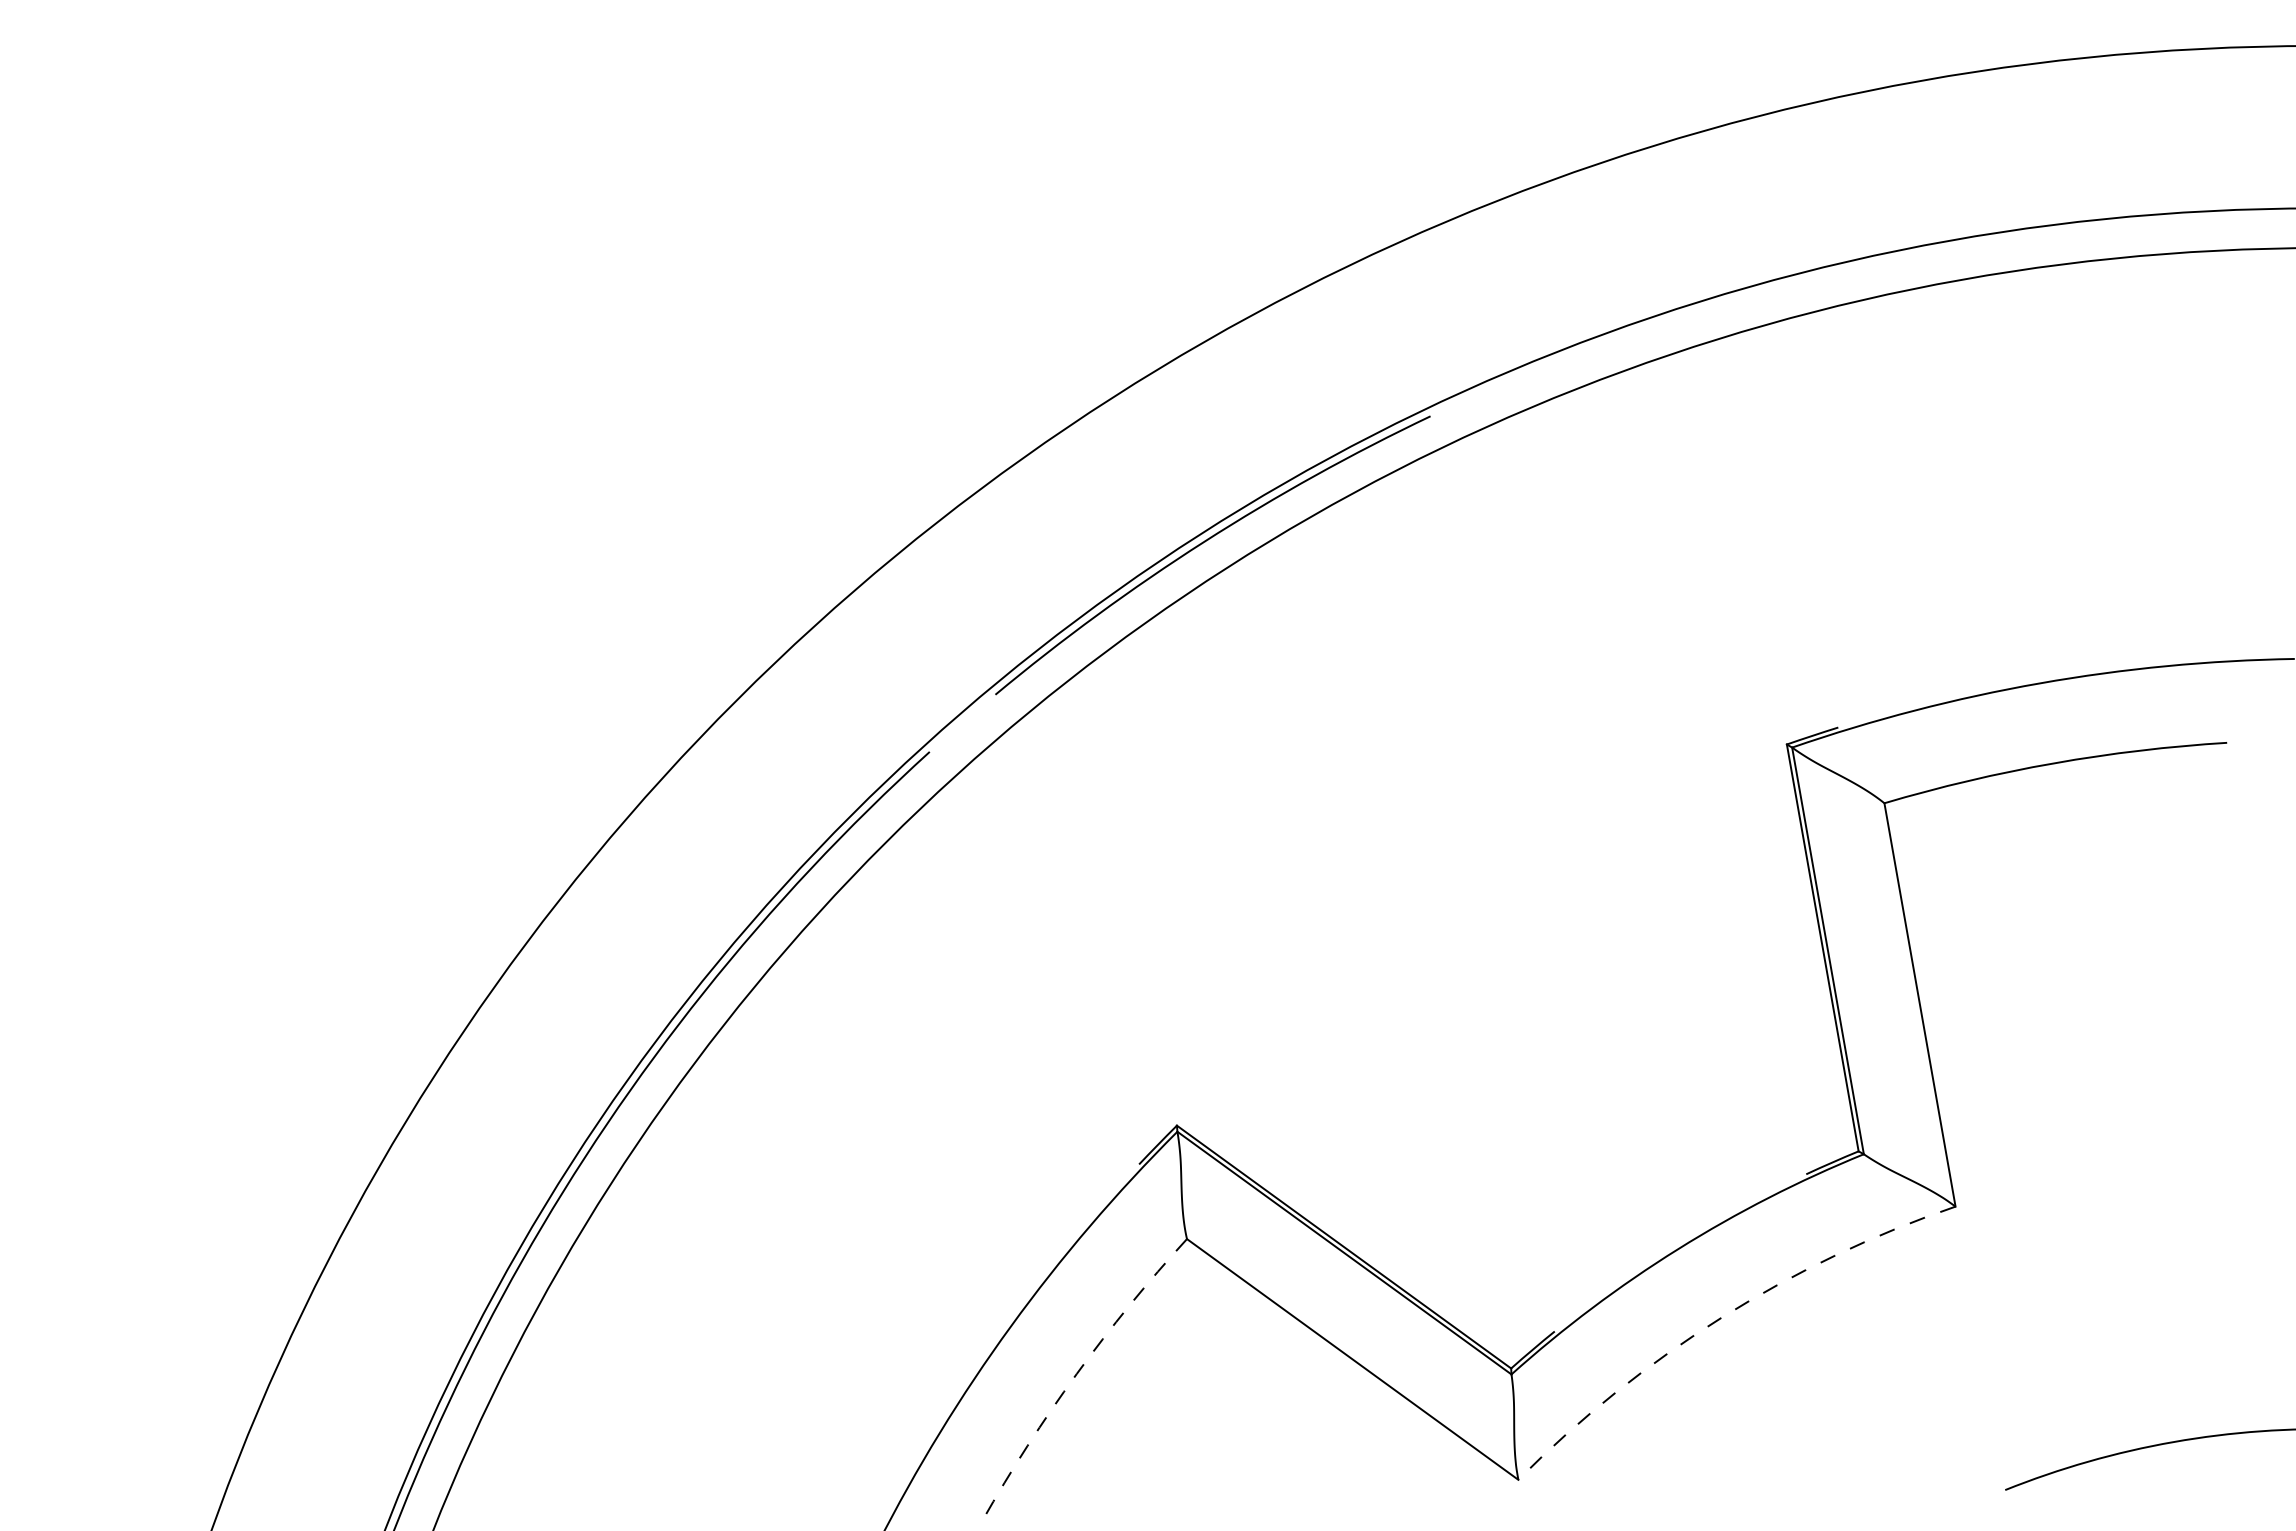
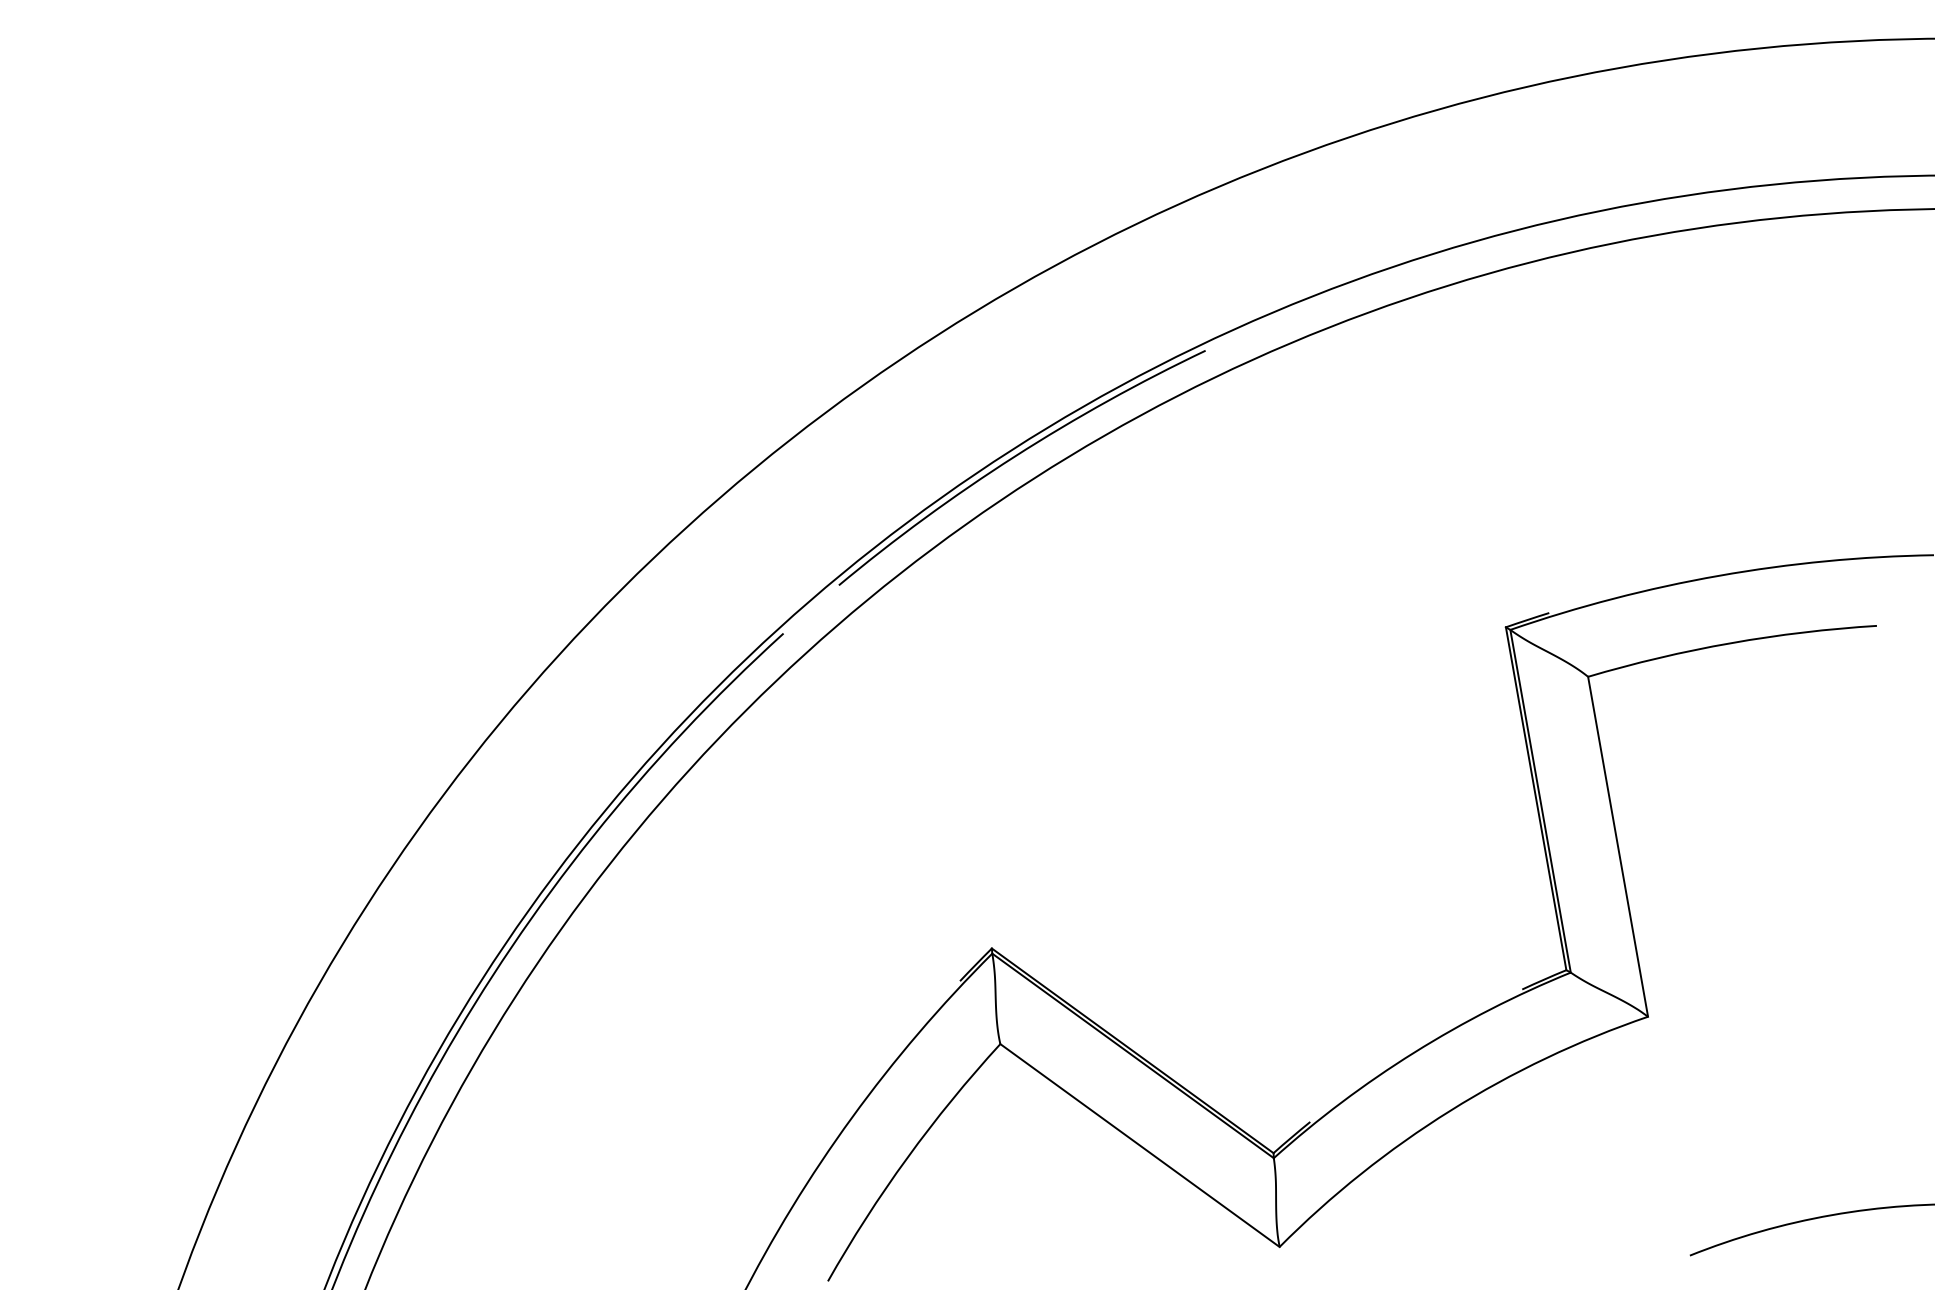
arc: (1721, 1317) -> (1450, 1110), dashed -> solid
arc: (1076, 1373) -> (907, 1157), dashed -> solid

